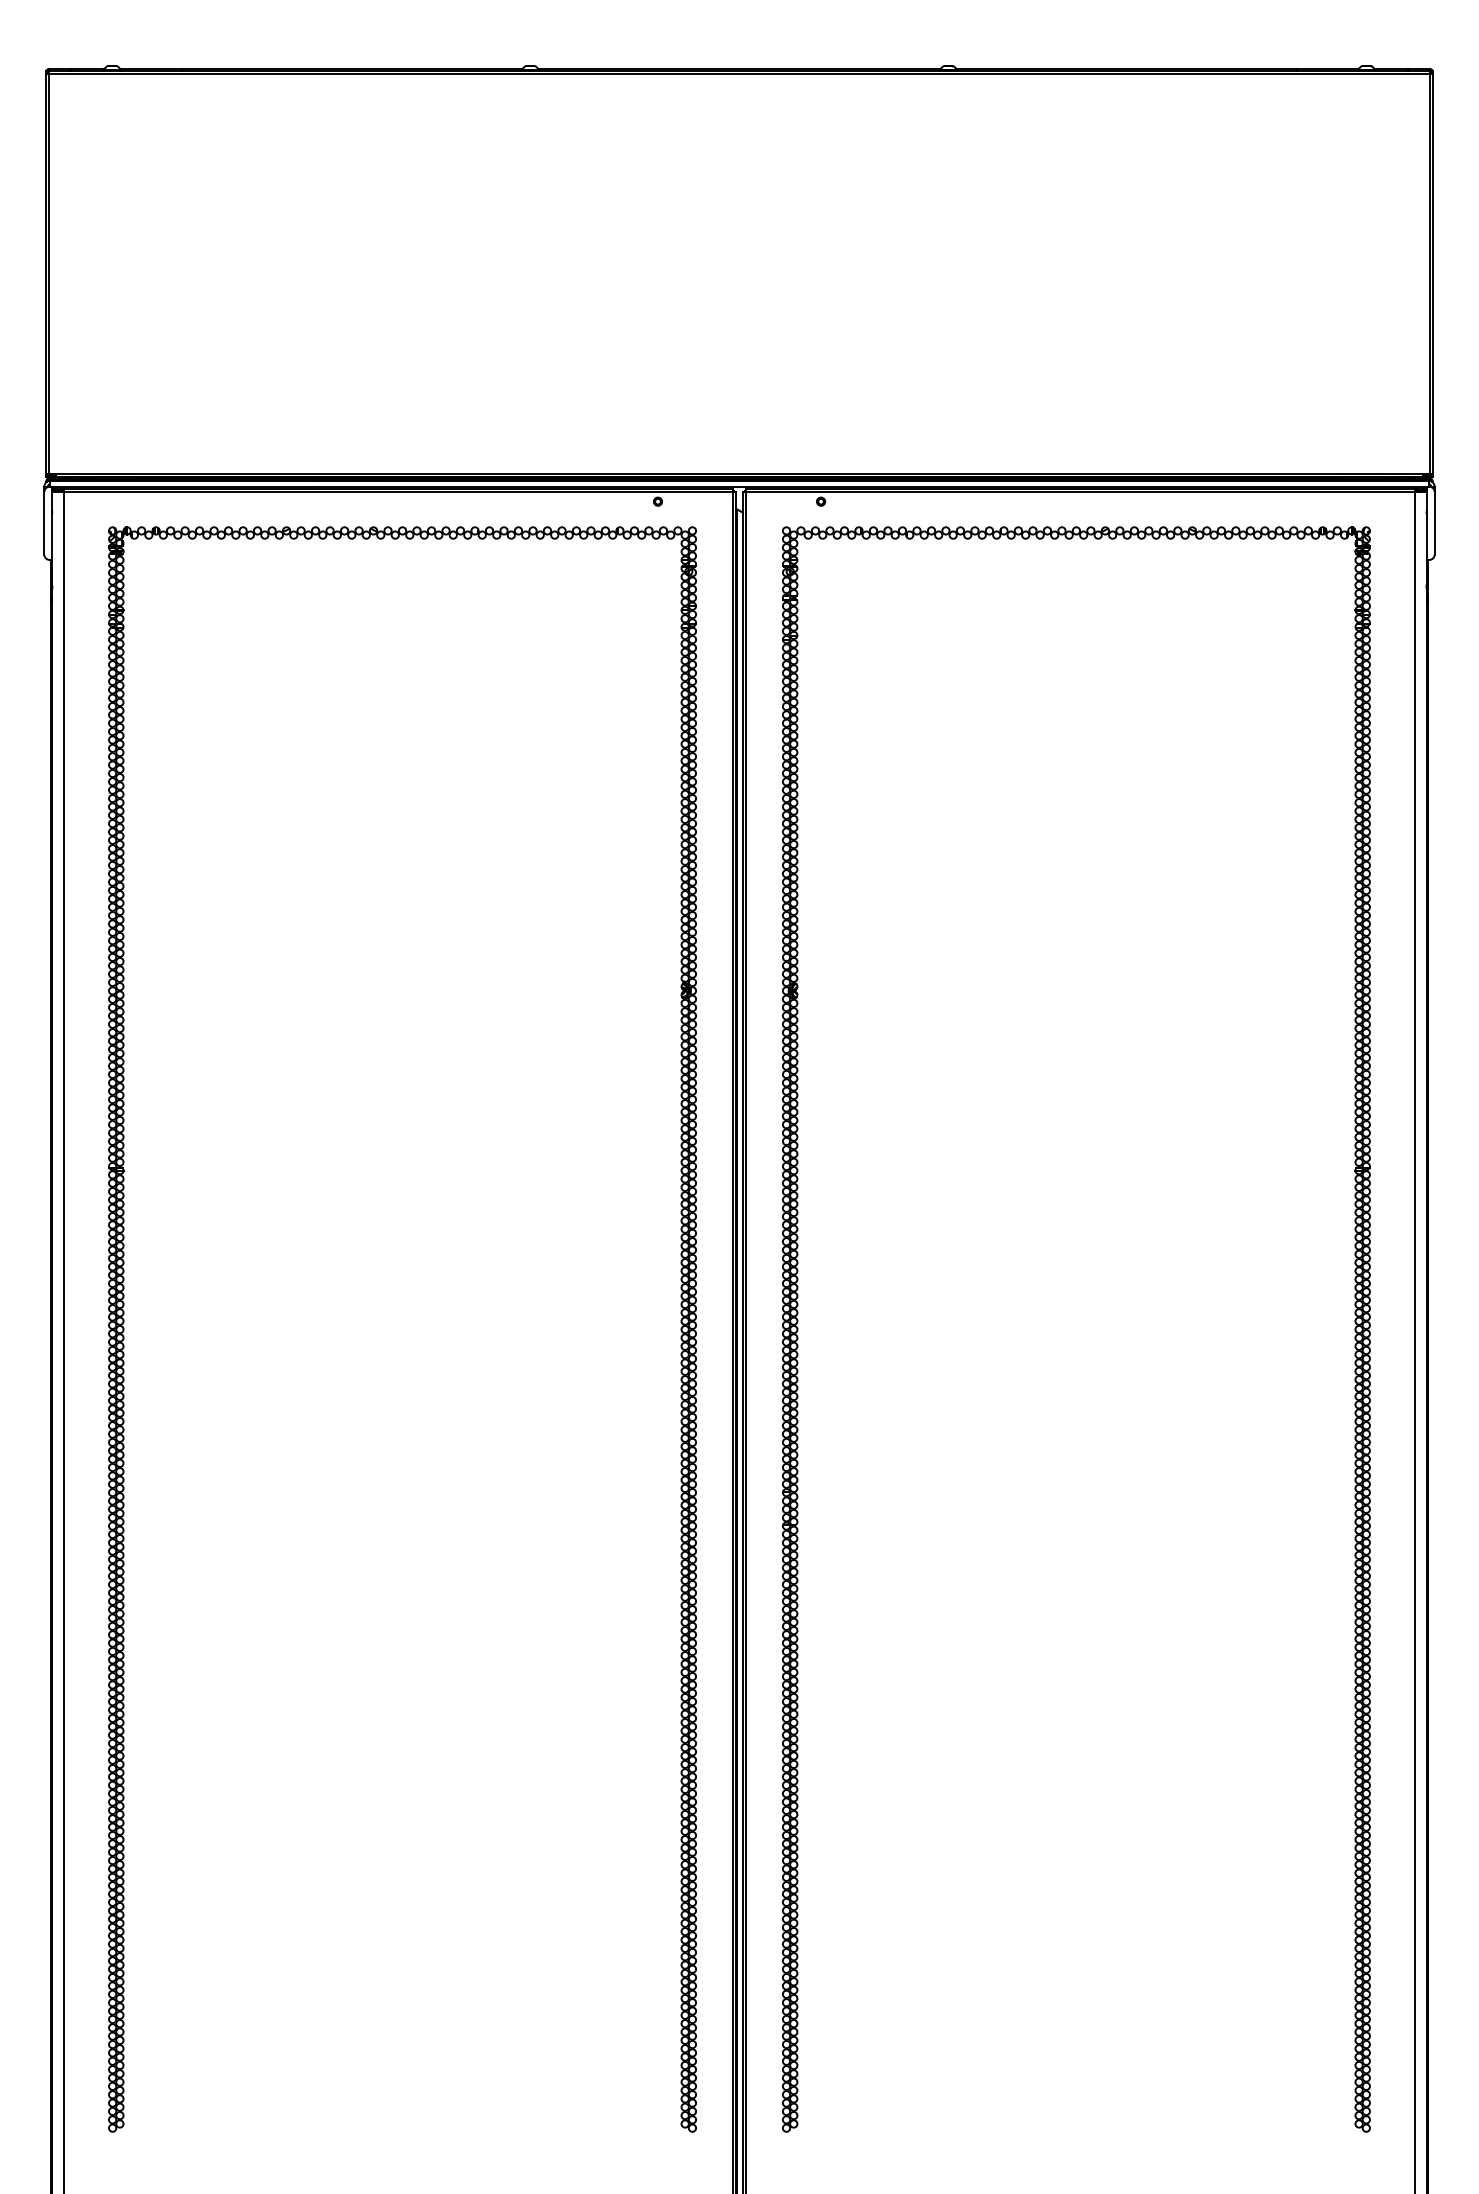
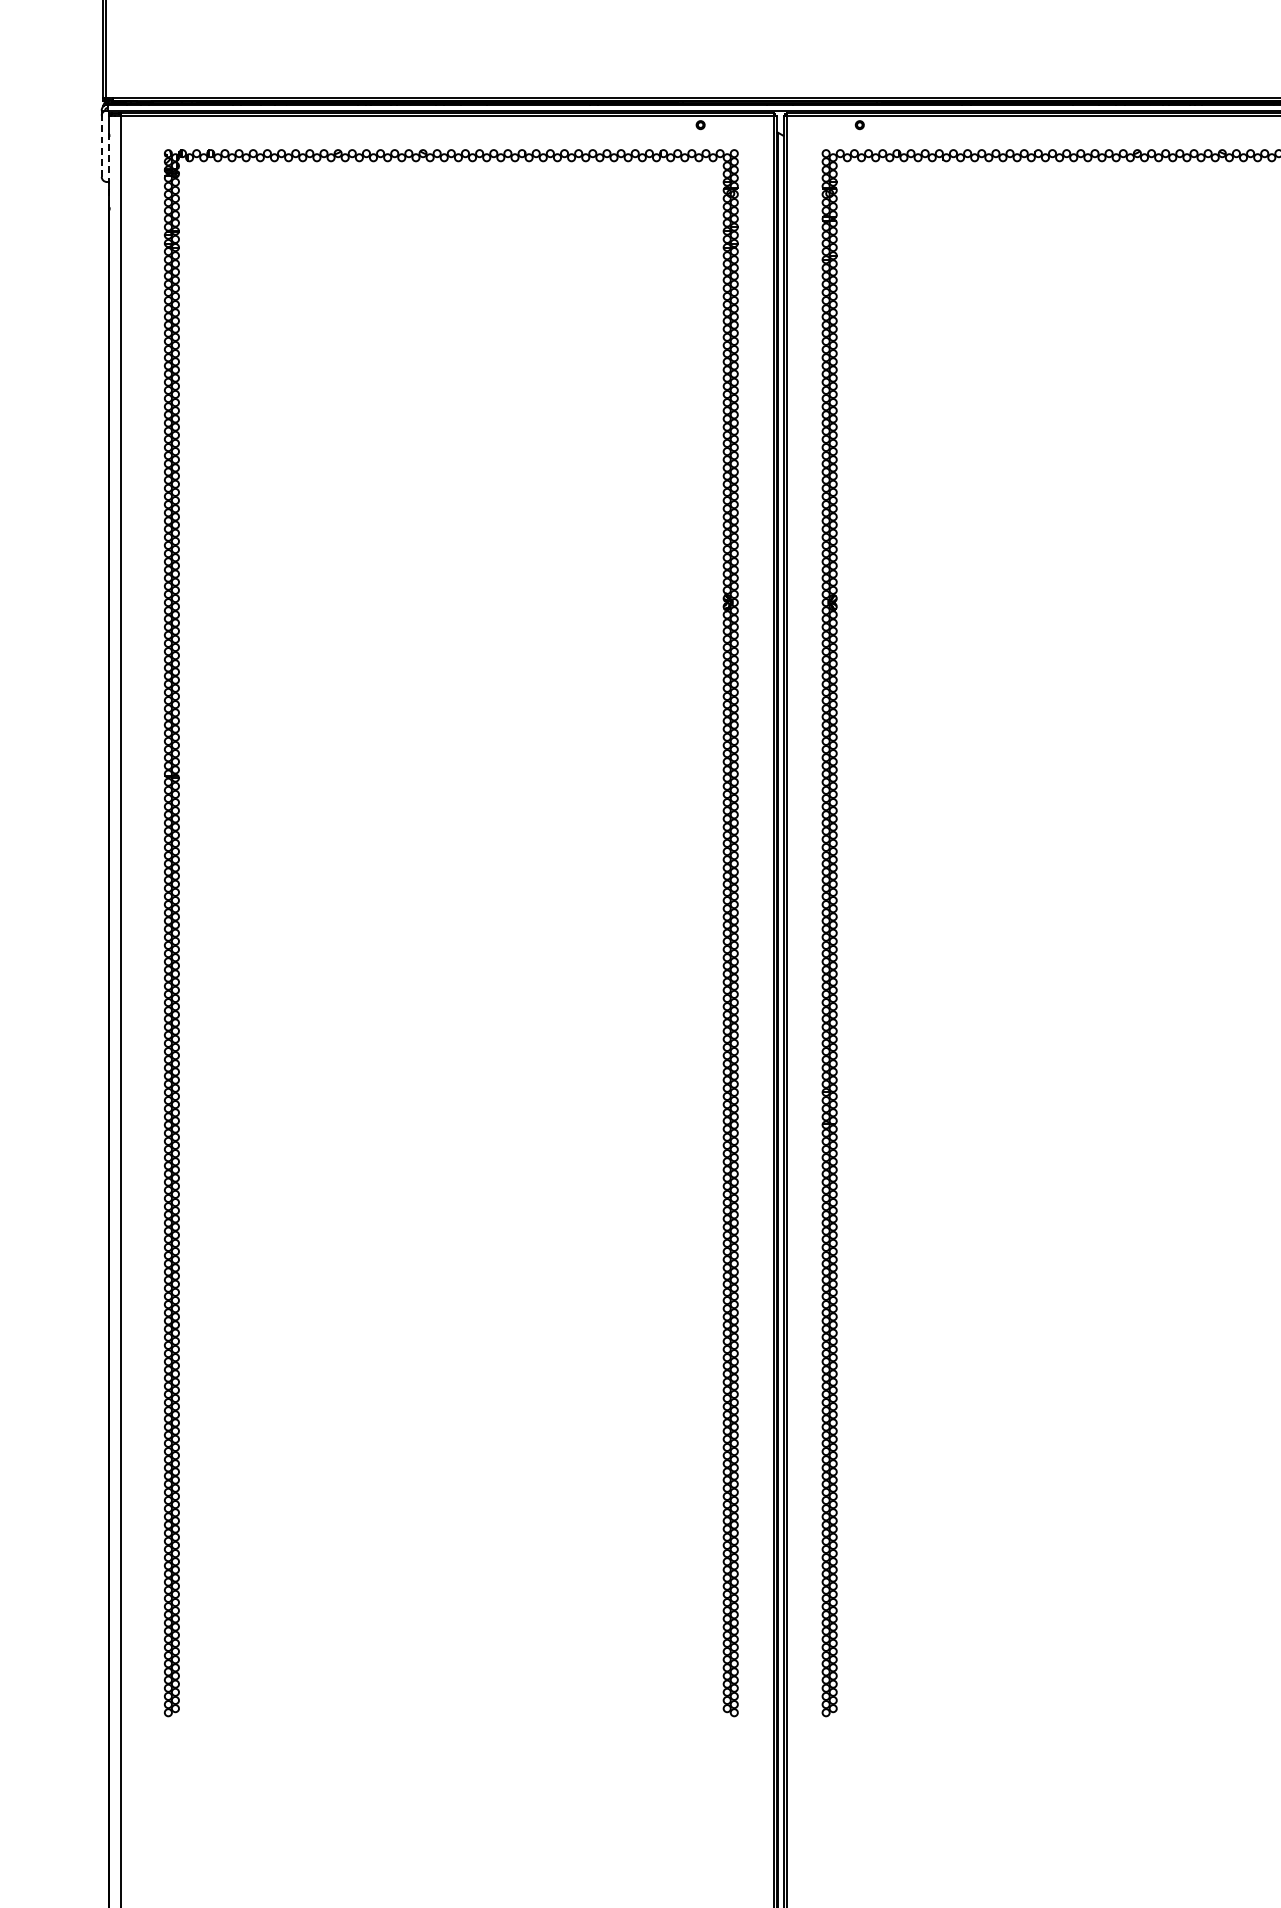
line: (44, 522) -> (101, 145), solid -> dashed
line: (52, 549) -> (109, 171), solid -> dashed

